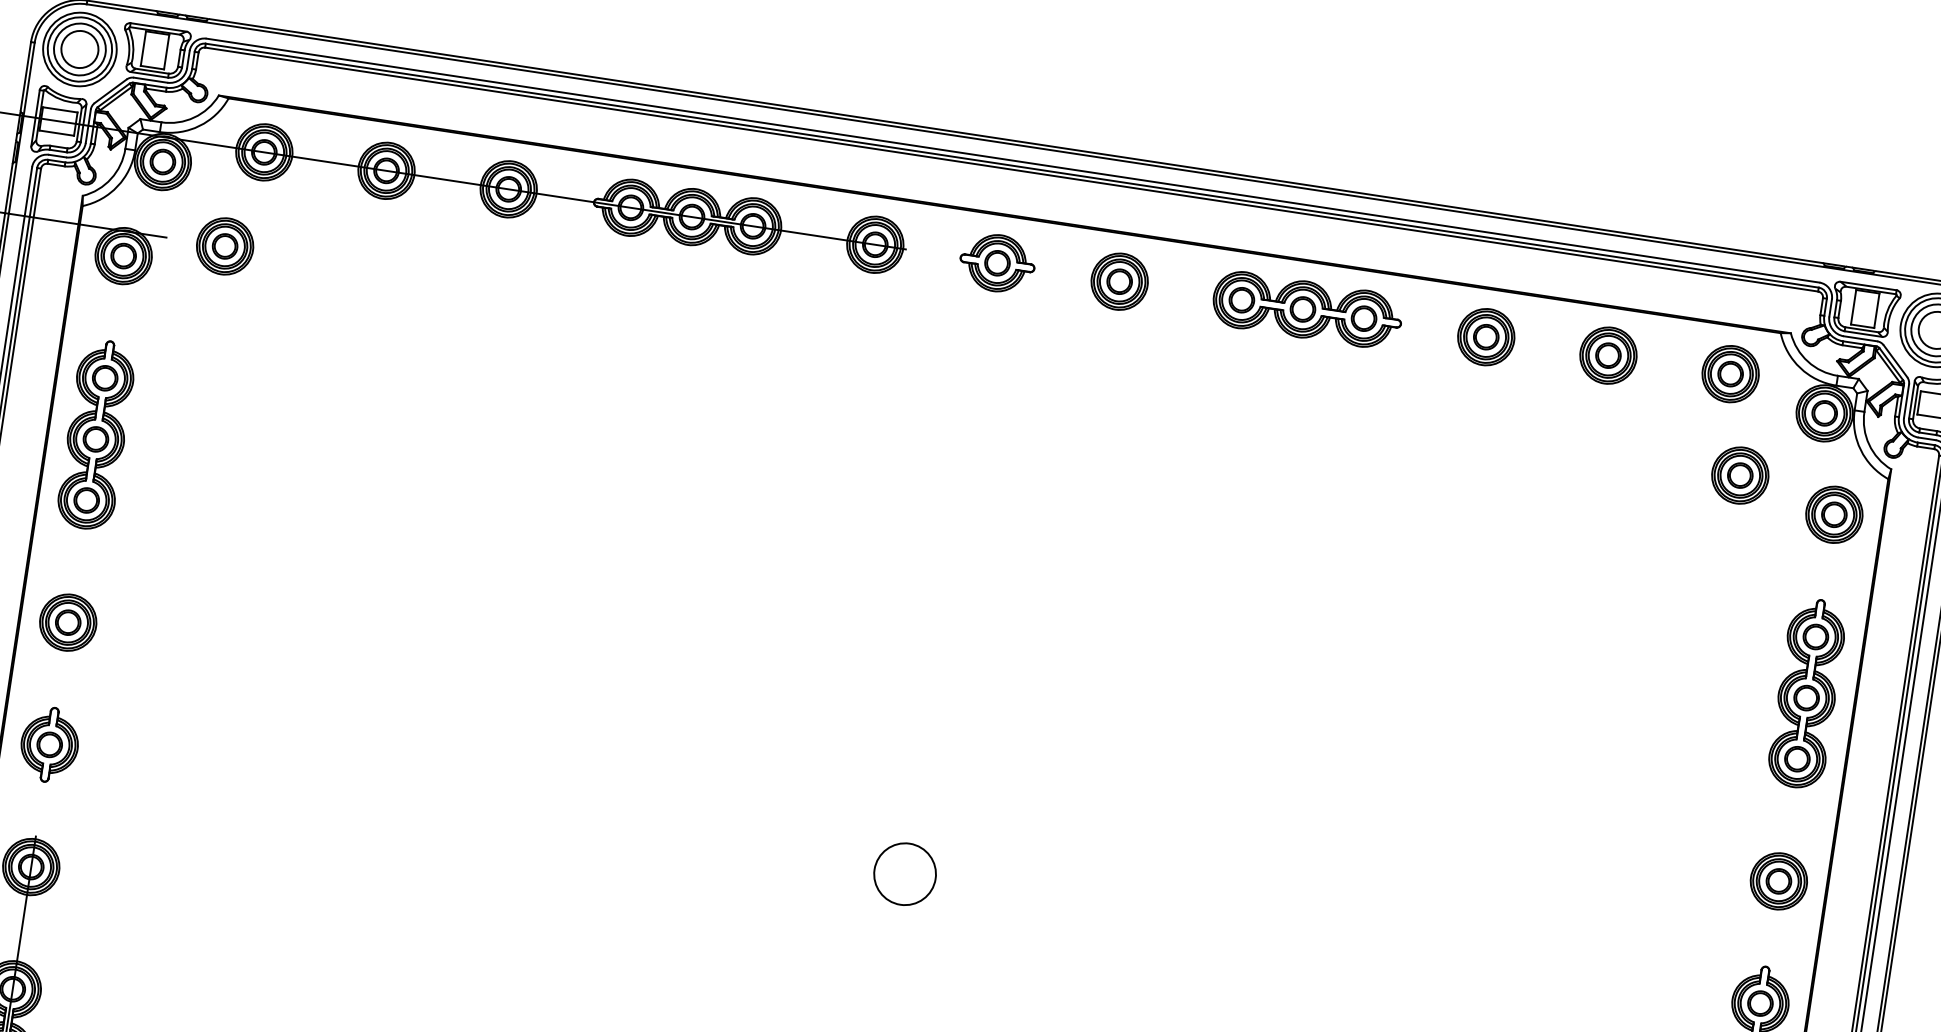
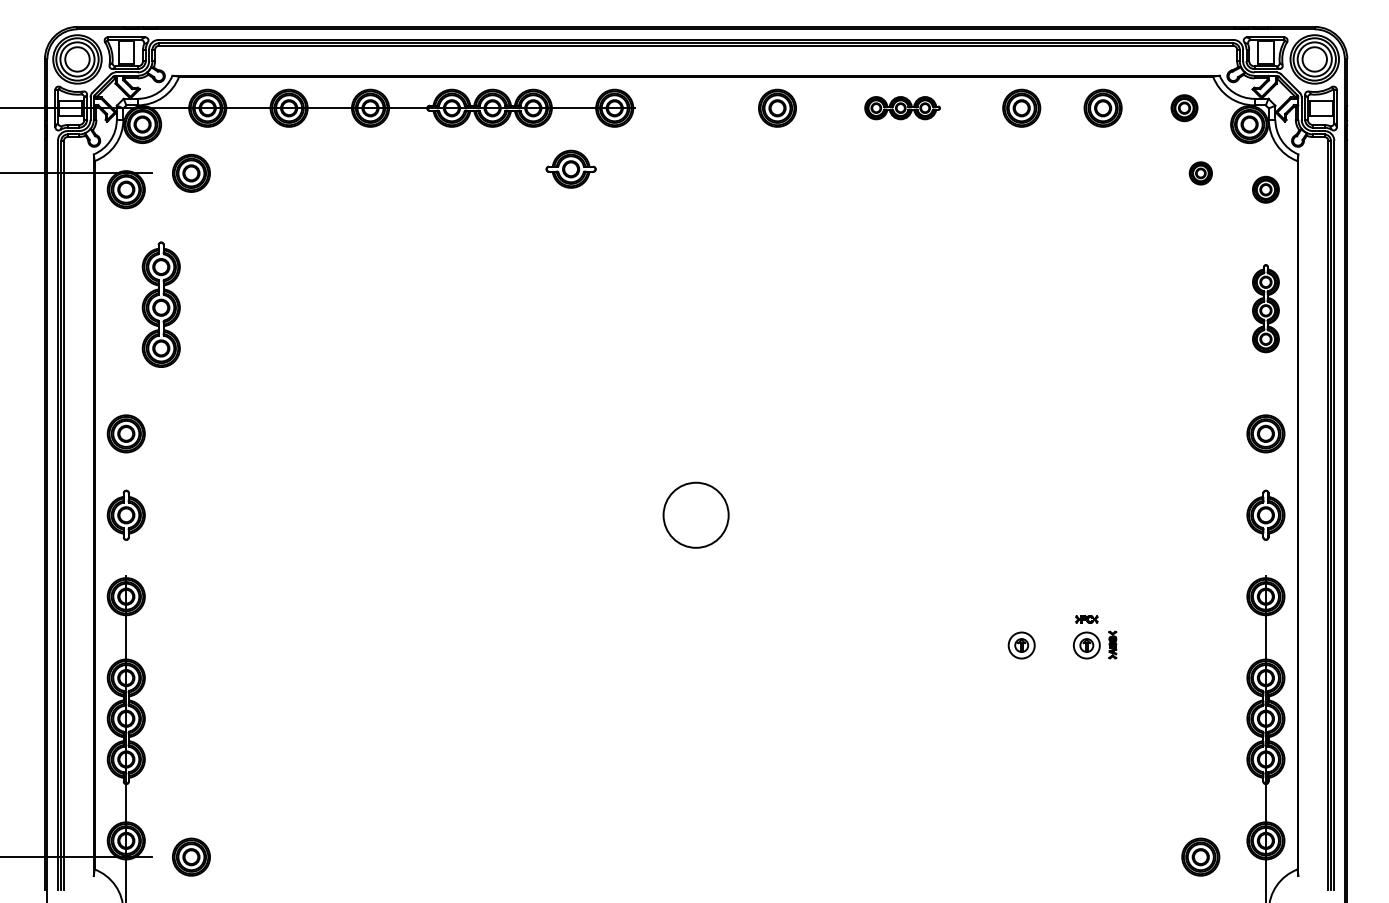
part: (996, 261) -> (570, 168), moved
part: (1307, 308) -> (902, 107), size x0.6
part: (1730, 372) -> (1184, 107), size x0.7
part: (95, 434) -> (160, 304), moved
part: (1739, 475) -> (1200, 173), size x0.6
part: (1833, 514) -> (1265, 189), size x0.7
part: (1806, 693) -> (1265, 308), size x0.7
circle: (904, 872) -> (695, 514), size x1.6

